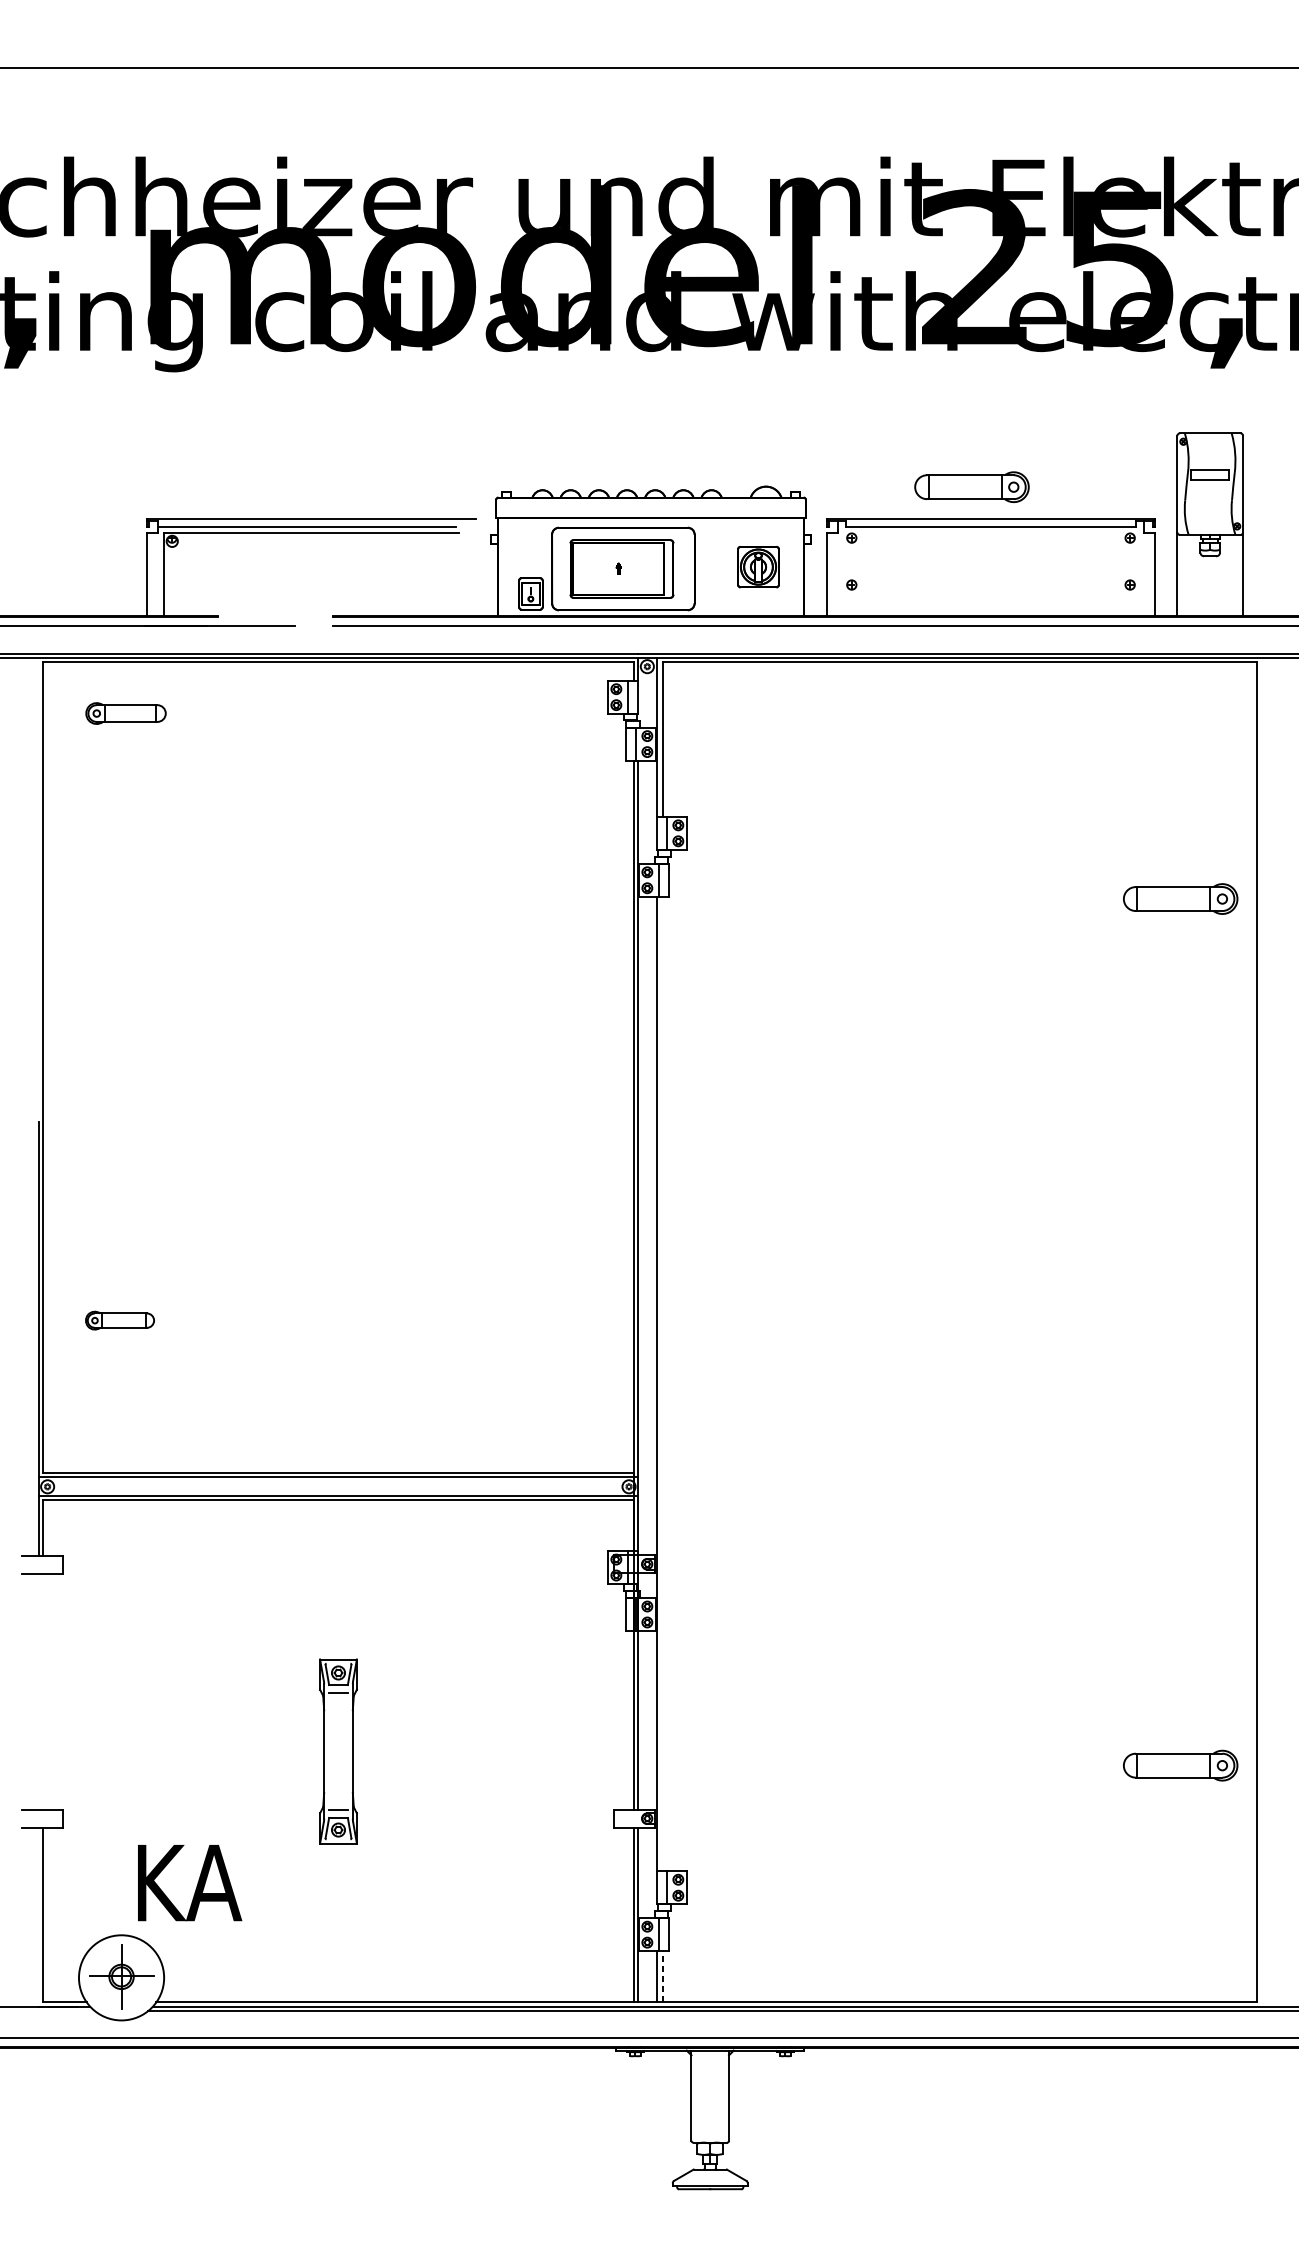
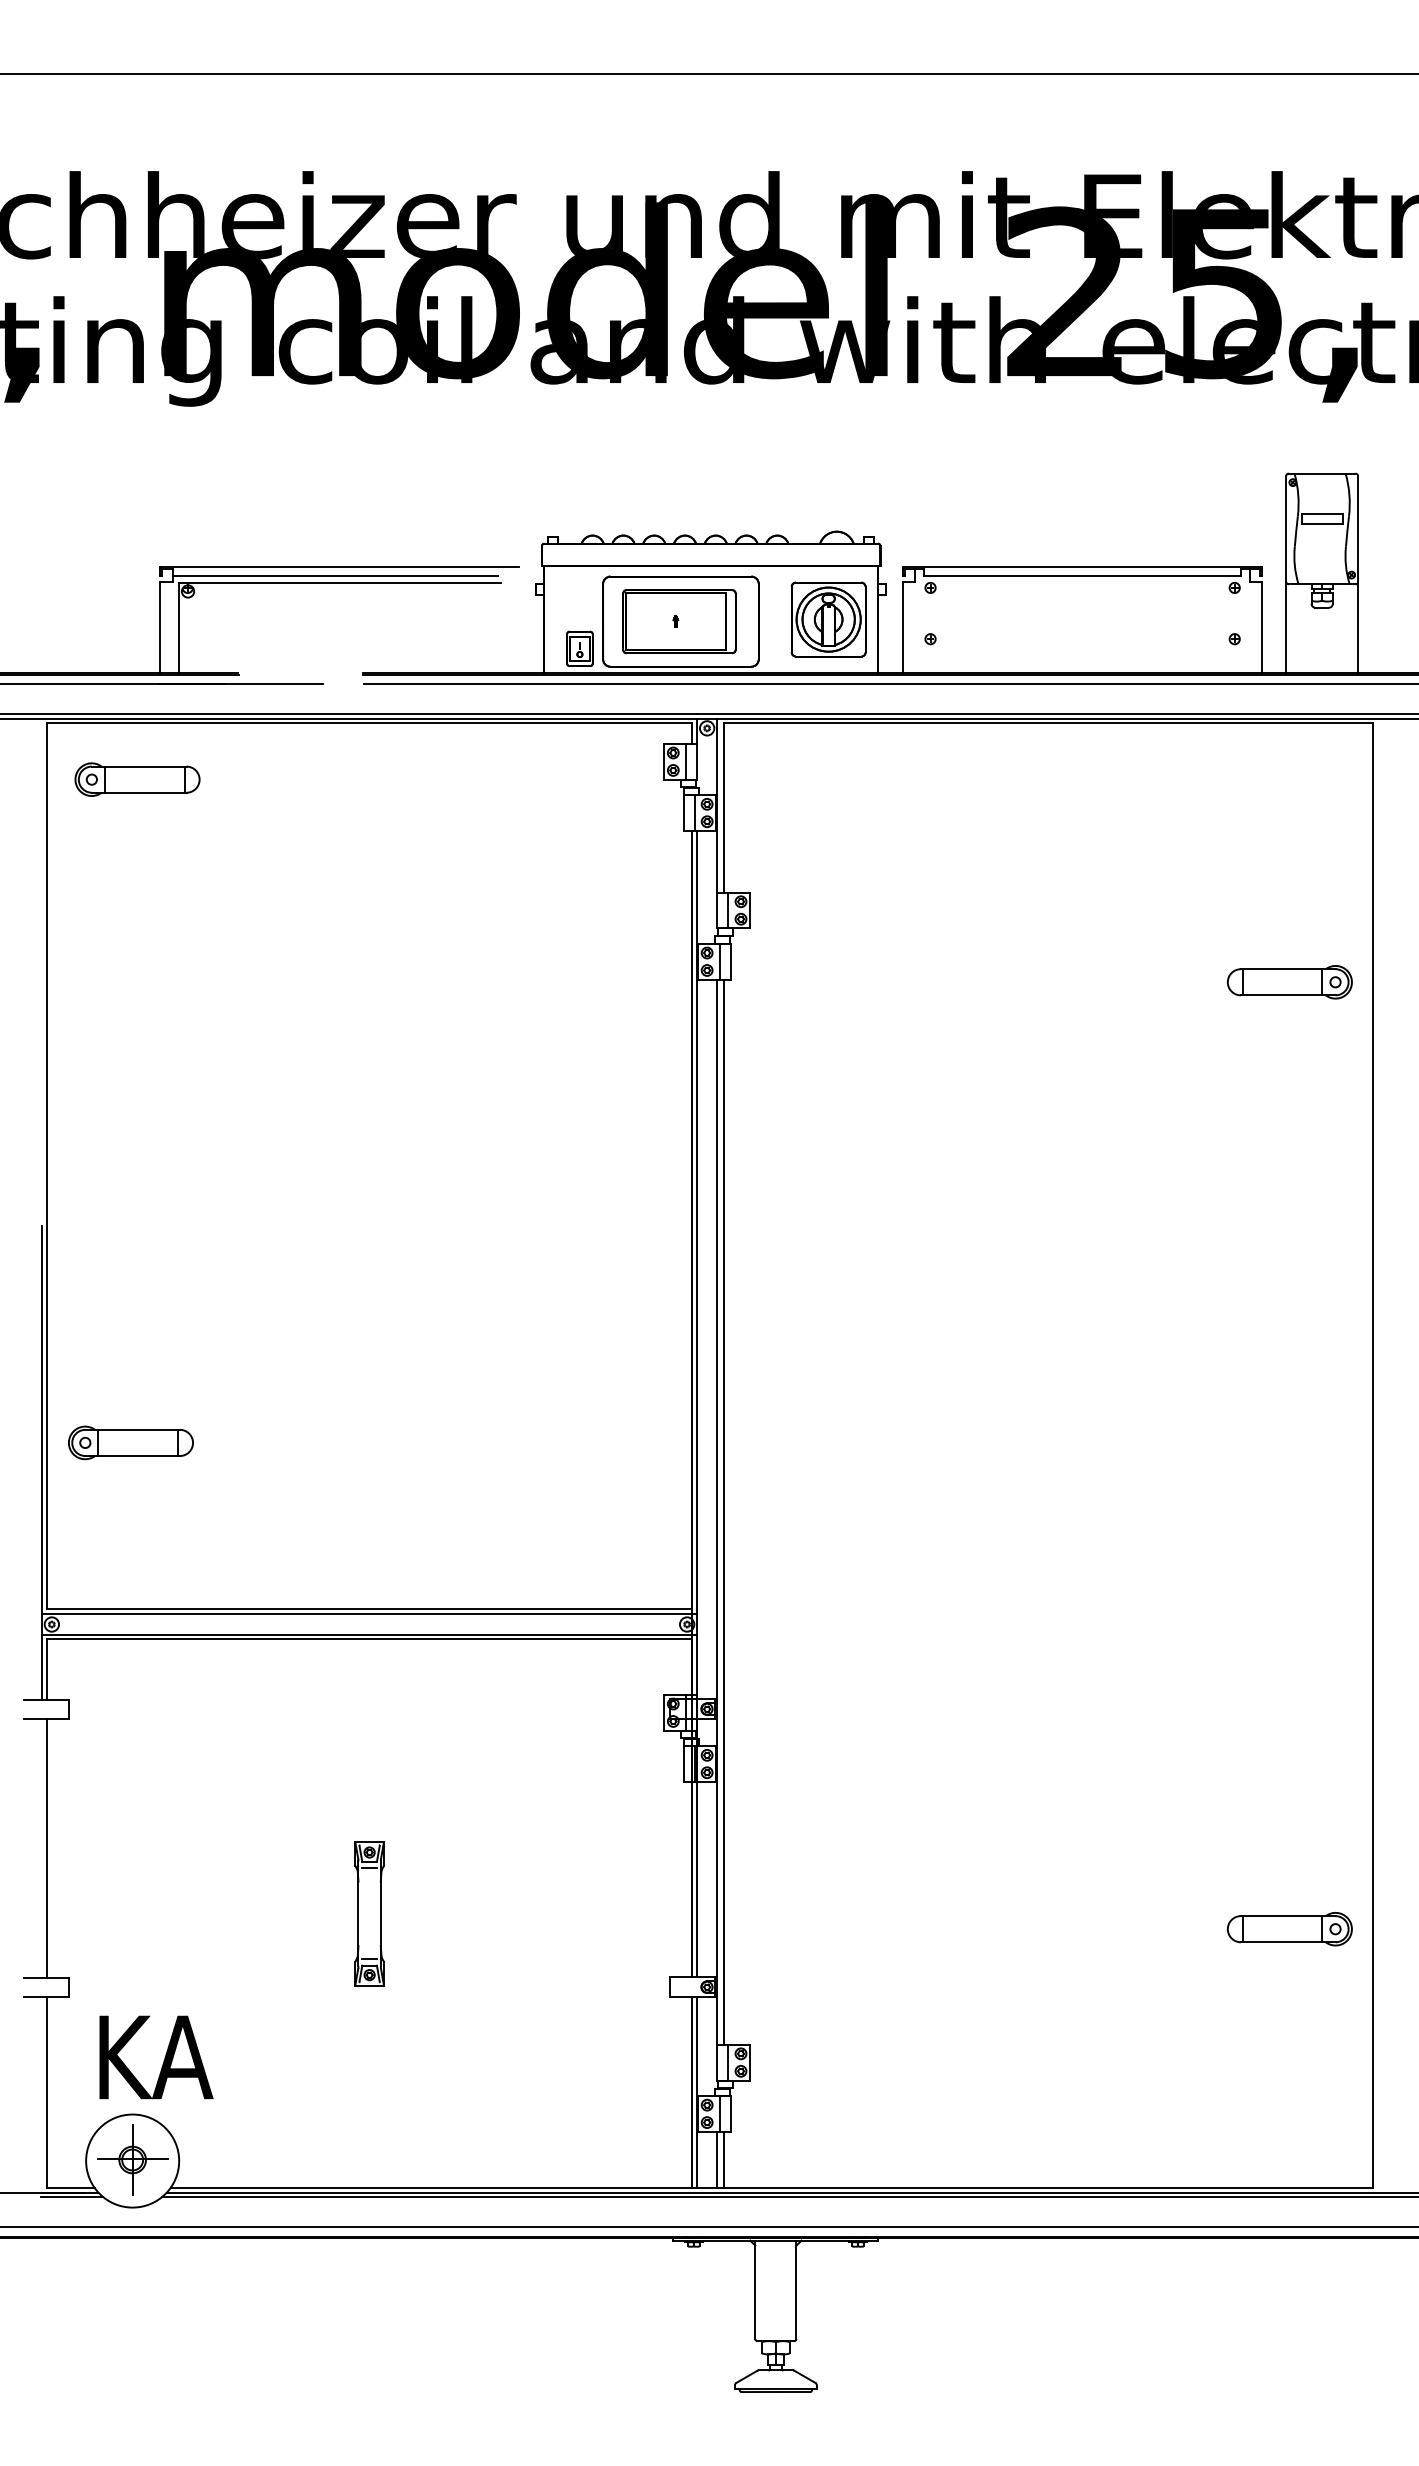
part: (971, 487) -> (1061, 532), removed
part: (758, 567) -> (828, 619), size x1.67
part: (126, 713) -> (137, 779), size x1.43
part: (119, 1320) -> (130, 1442), size x1.67
line: (662, 1383) -> (723, 1511), added
line: (42, 1691) -> (46, 1848), added
part: (338, 1751) -> (369, 1913), size x0.71
text: (190, 1883) -> (156, 2057), moved
line: (662, 1976) -> (723, 2159), dashed -> solid
line: (66, 2011) -> (72, 2197), added

